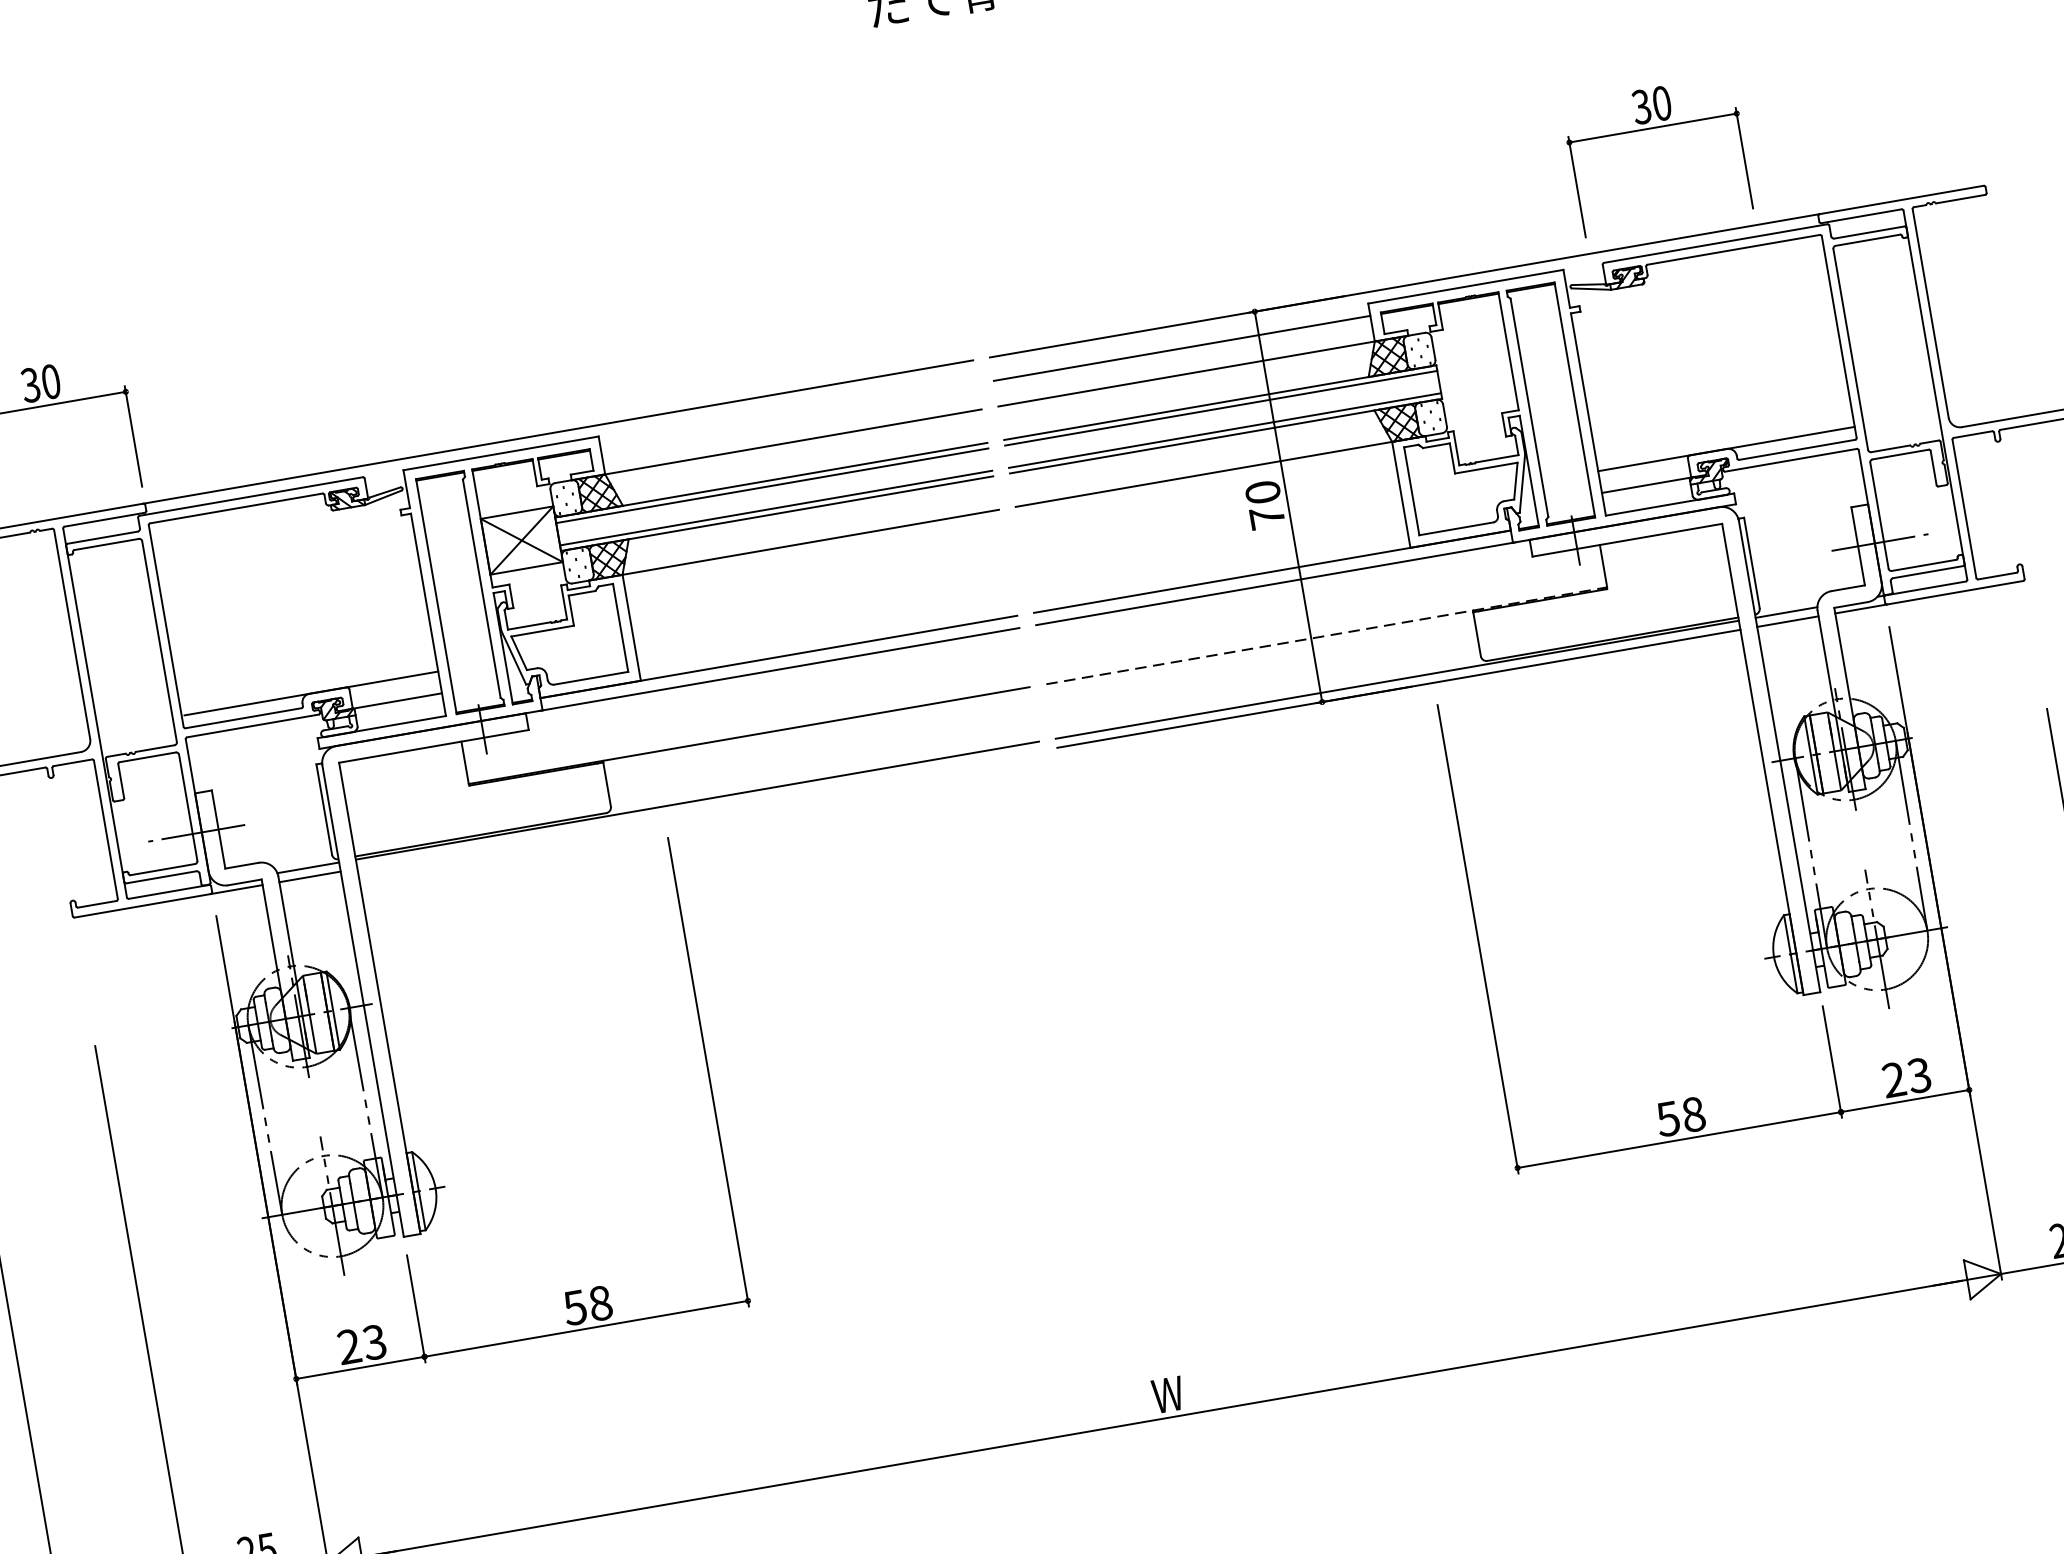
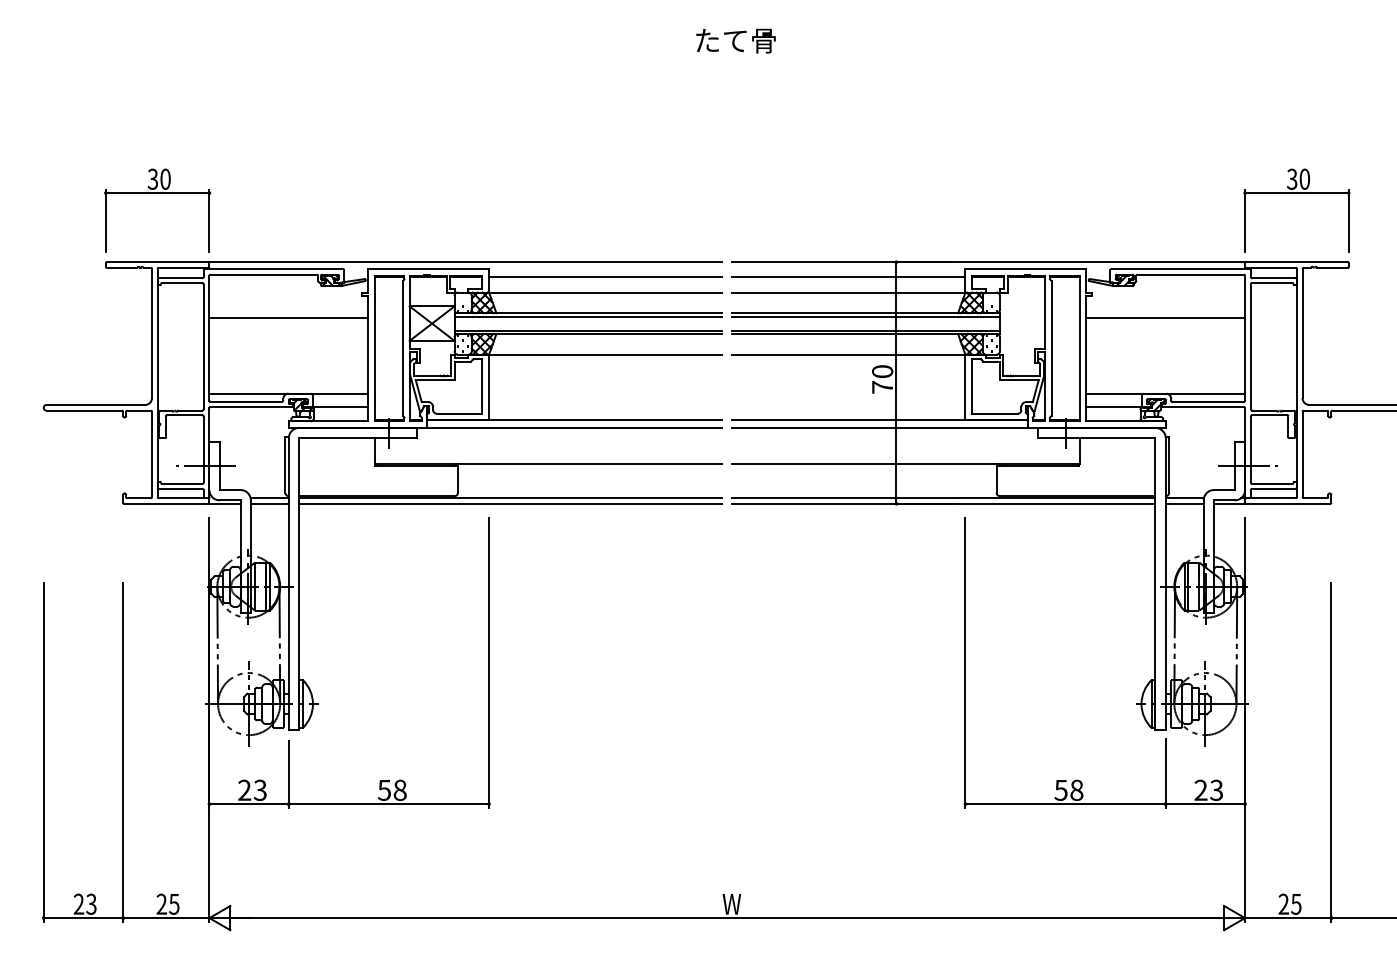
part: (1652, 128) -> (1296, 193), moved
line: (1705, 327) -> (1165, 318), added
line: (788, 416) -> (605, 276), added
line: (288, 572) -> (288, 318), added
line: (1327, 635) -> (906, 464), dashed -> solid
line: (698, 809) -> (510, 503), added

